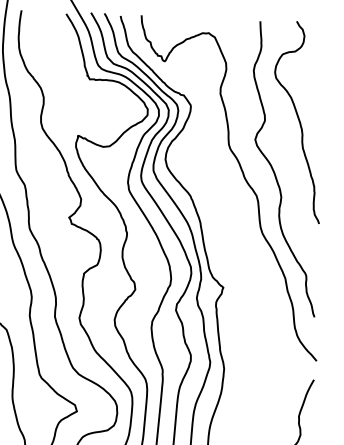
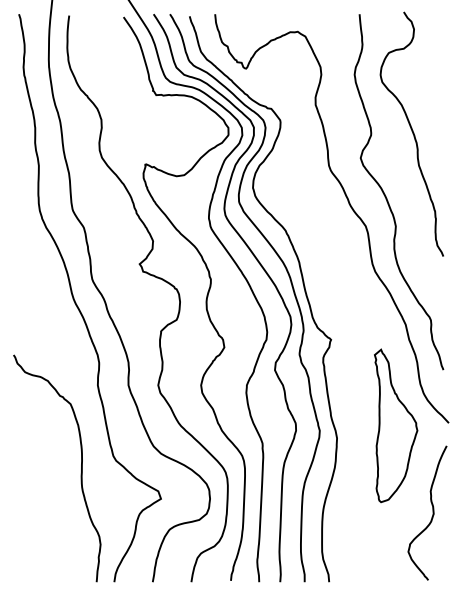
part: (273, 360) -> (396, 425), added

